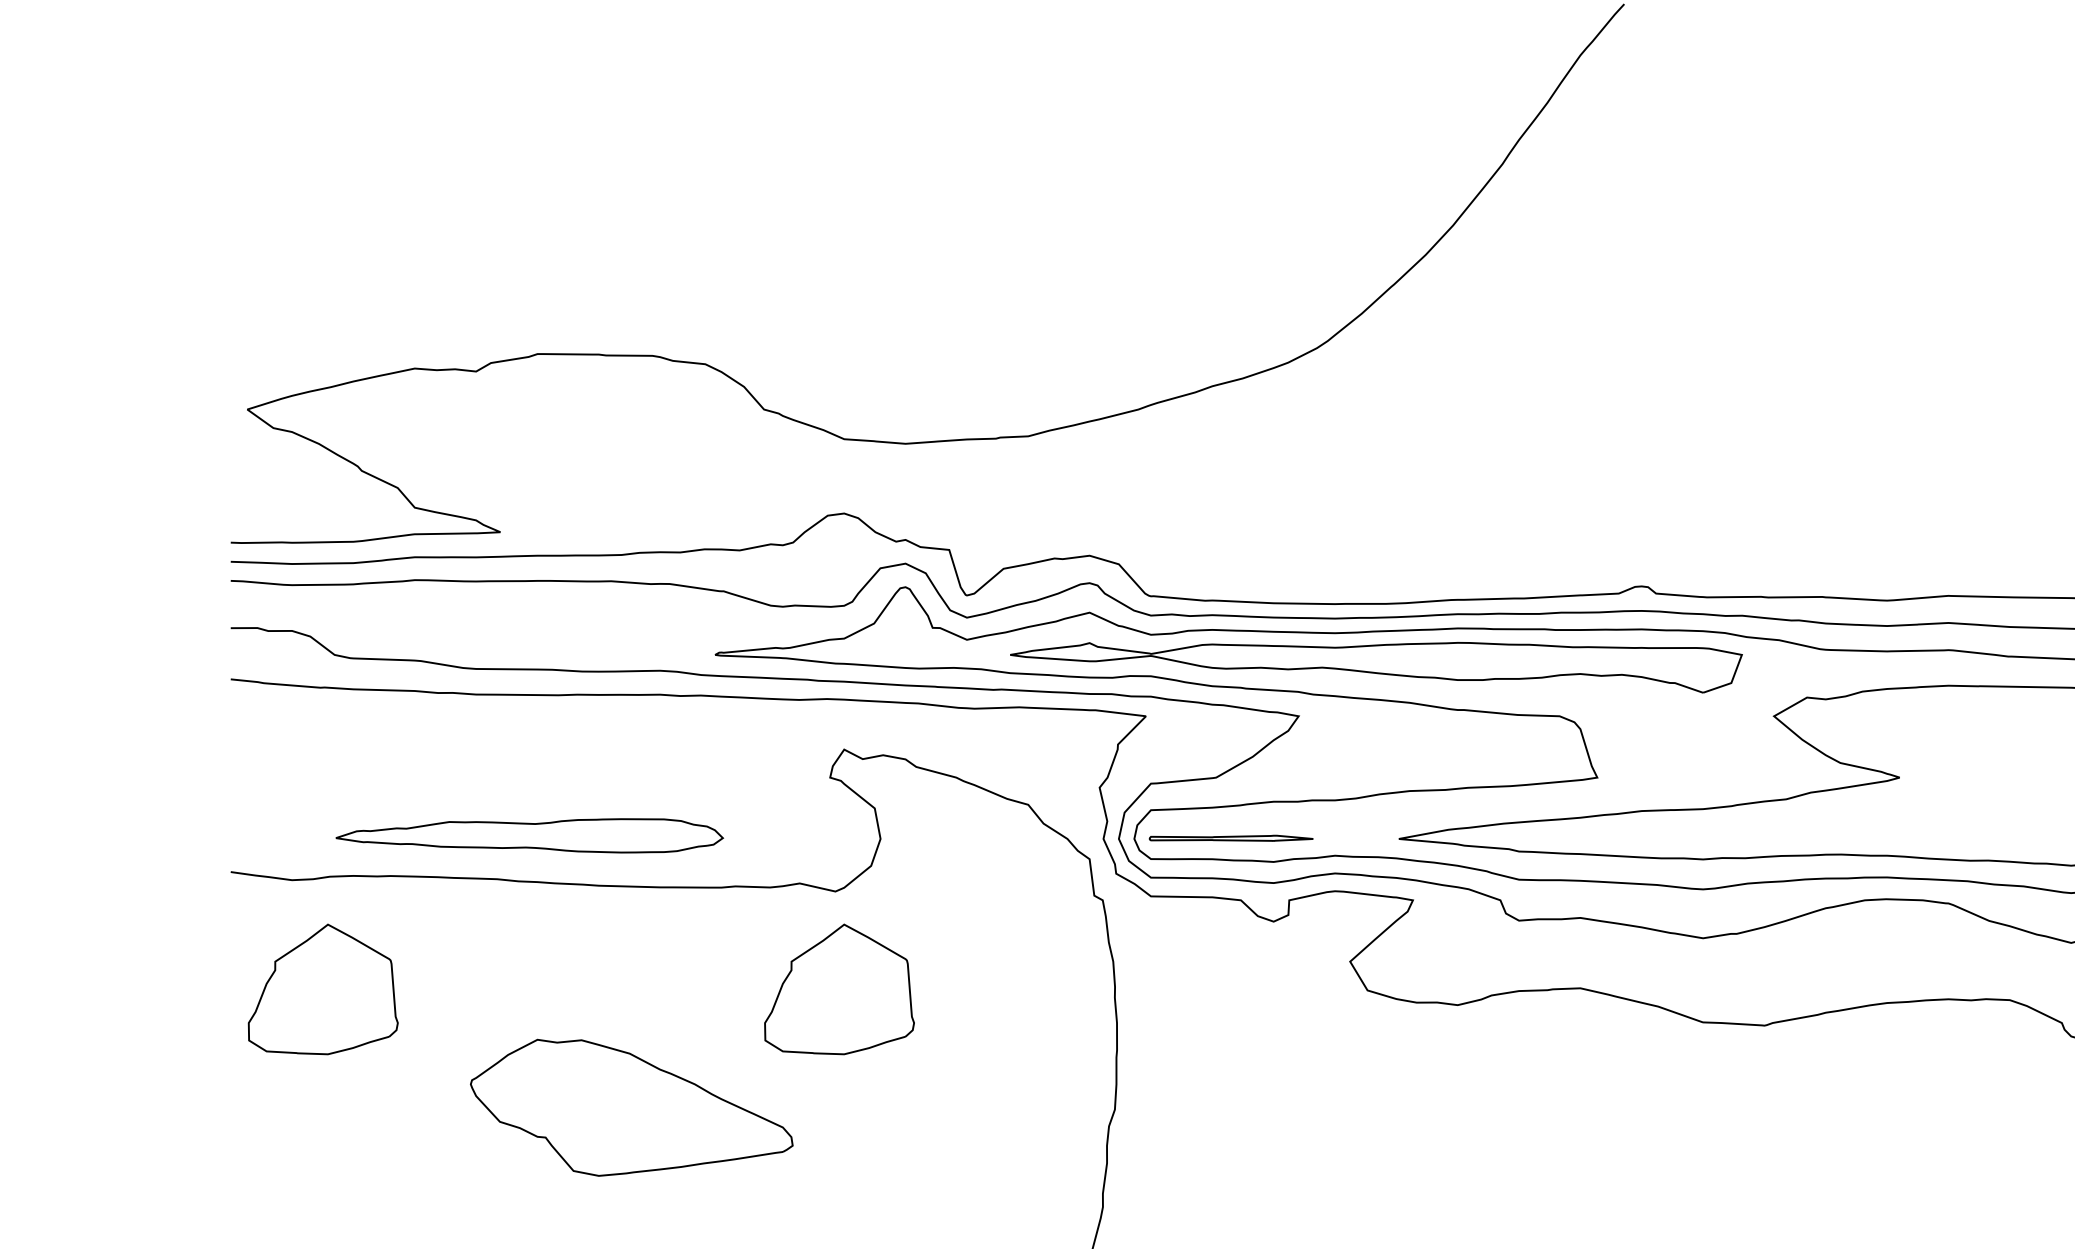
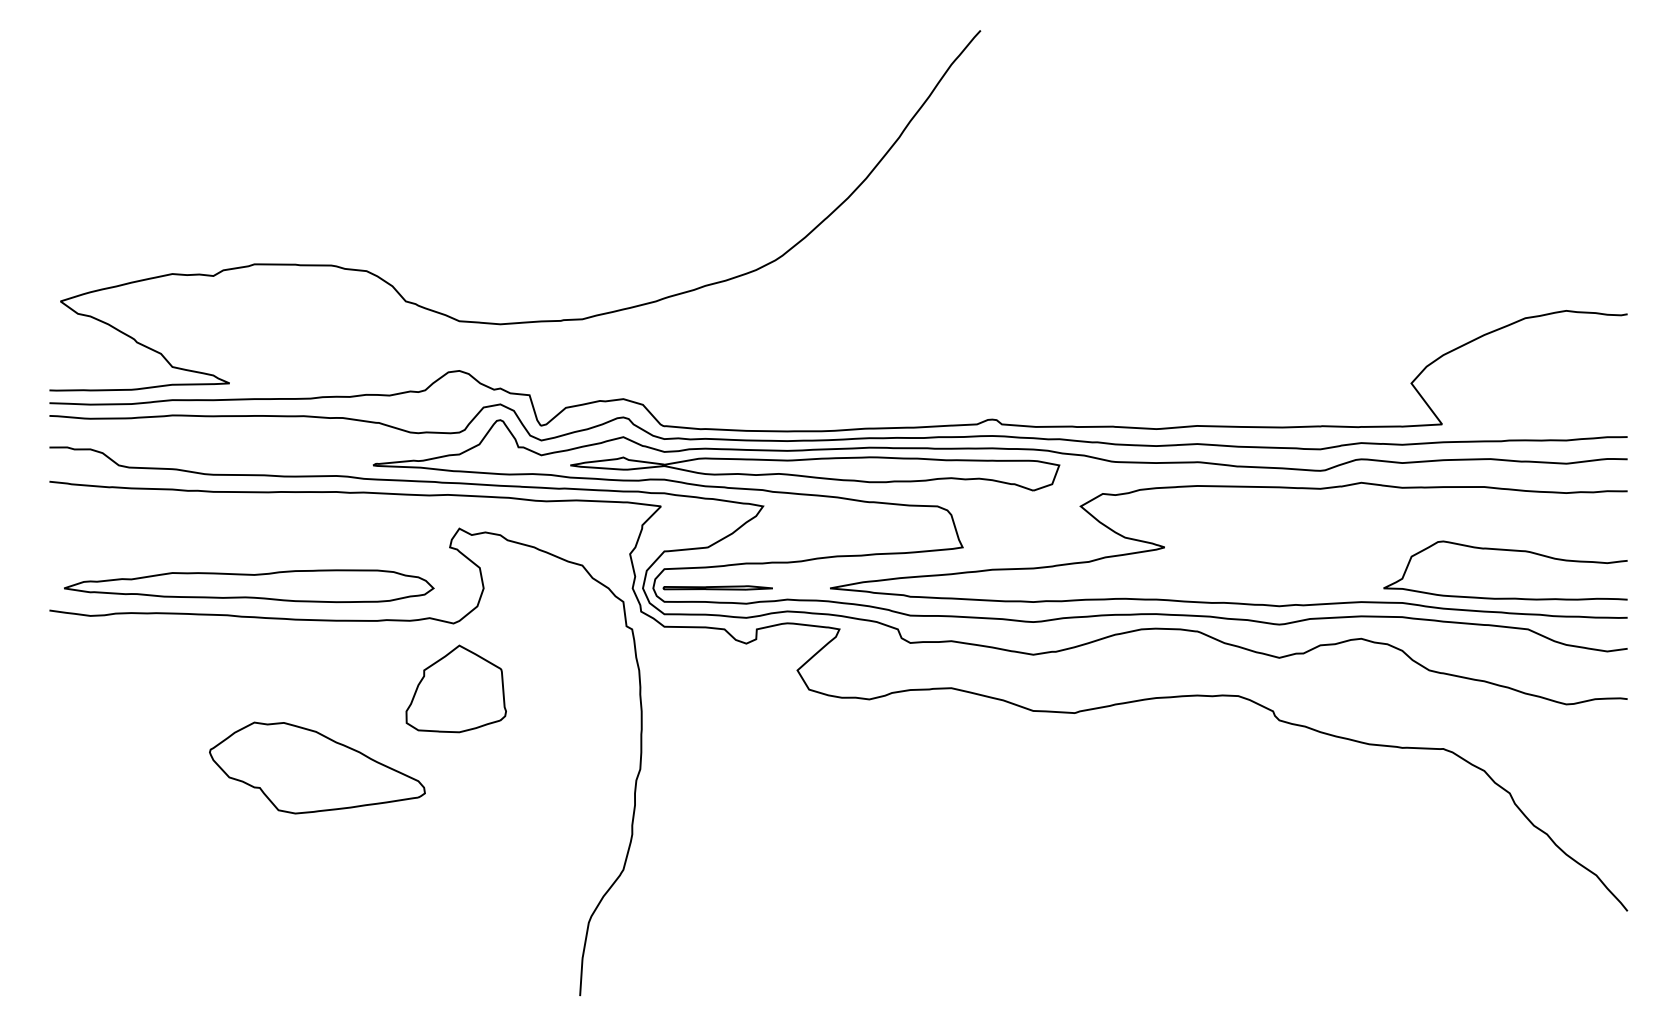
part: (530, 836) -> (249, 586), size x1.43
part: (322, 988) -> (110, 688), removed

